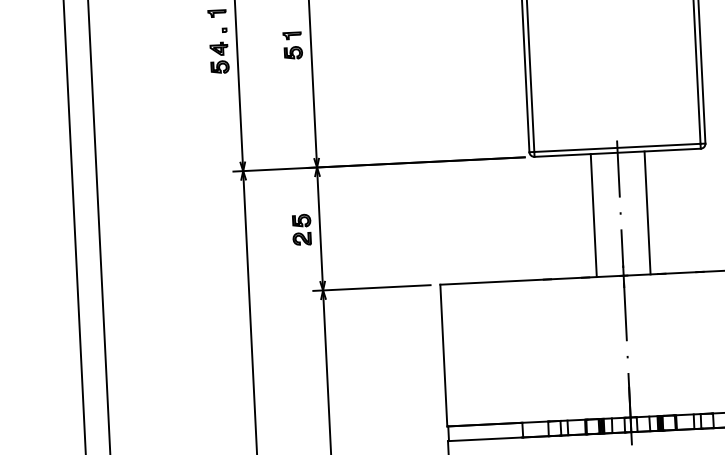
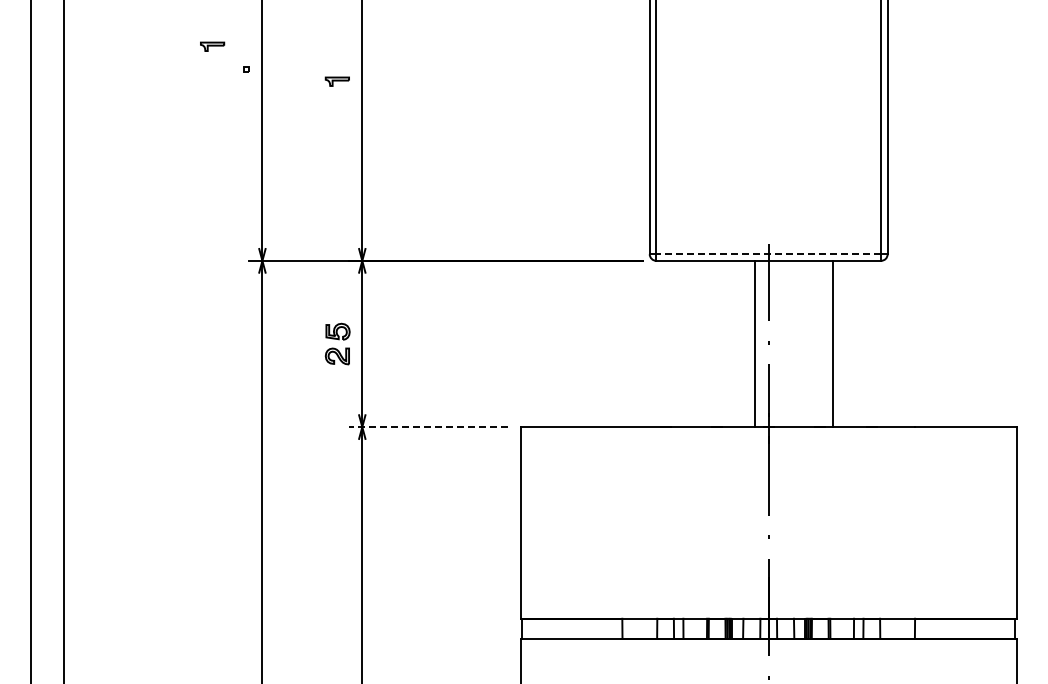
part: (217, 13) -> (212, 46), moved
part: (293, 52) -> (337, 104), removed
part: (219, 57) -> (237, 106), removed
line: (617, 148) -> (768, 254), solid -> dashed
line: (647, 212) -> (833, 343), moved
line: (593, 215) -> (755, 343), moved
line: (371, 288) -> (427, 427), solid -> dashed

